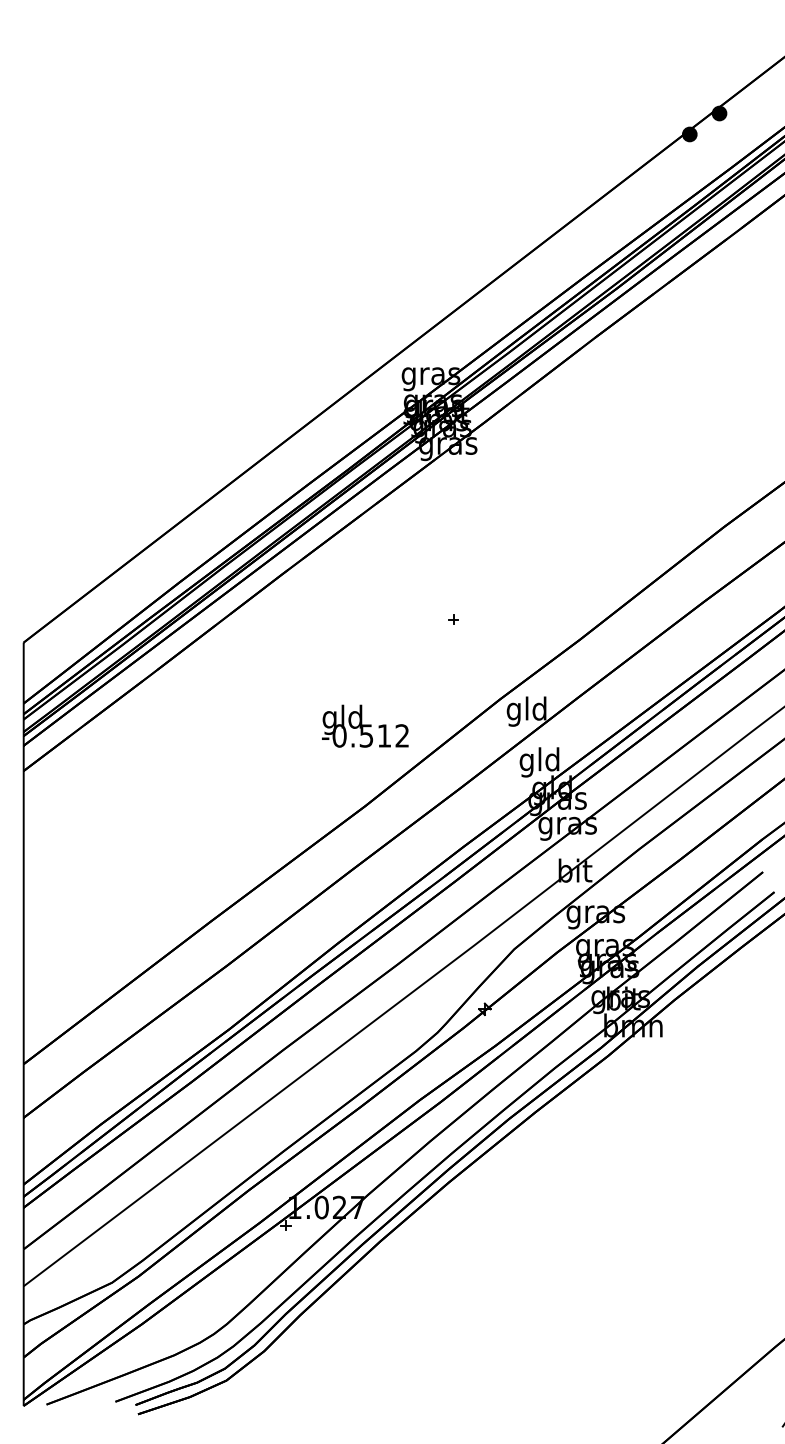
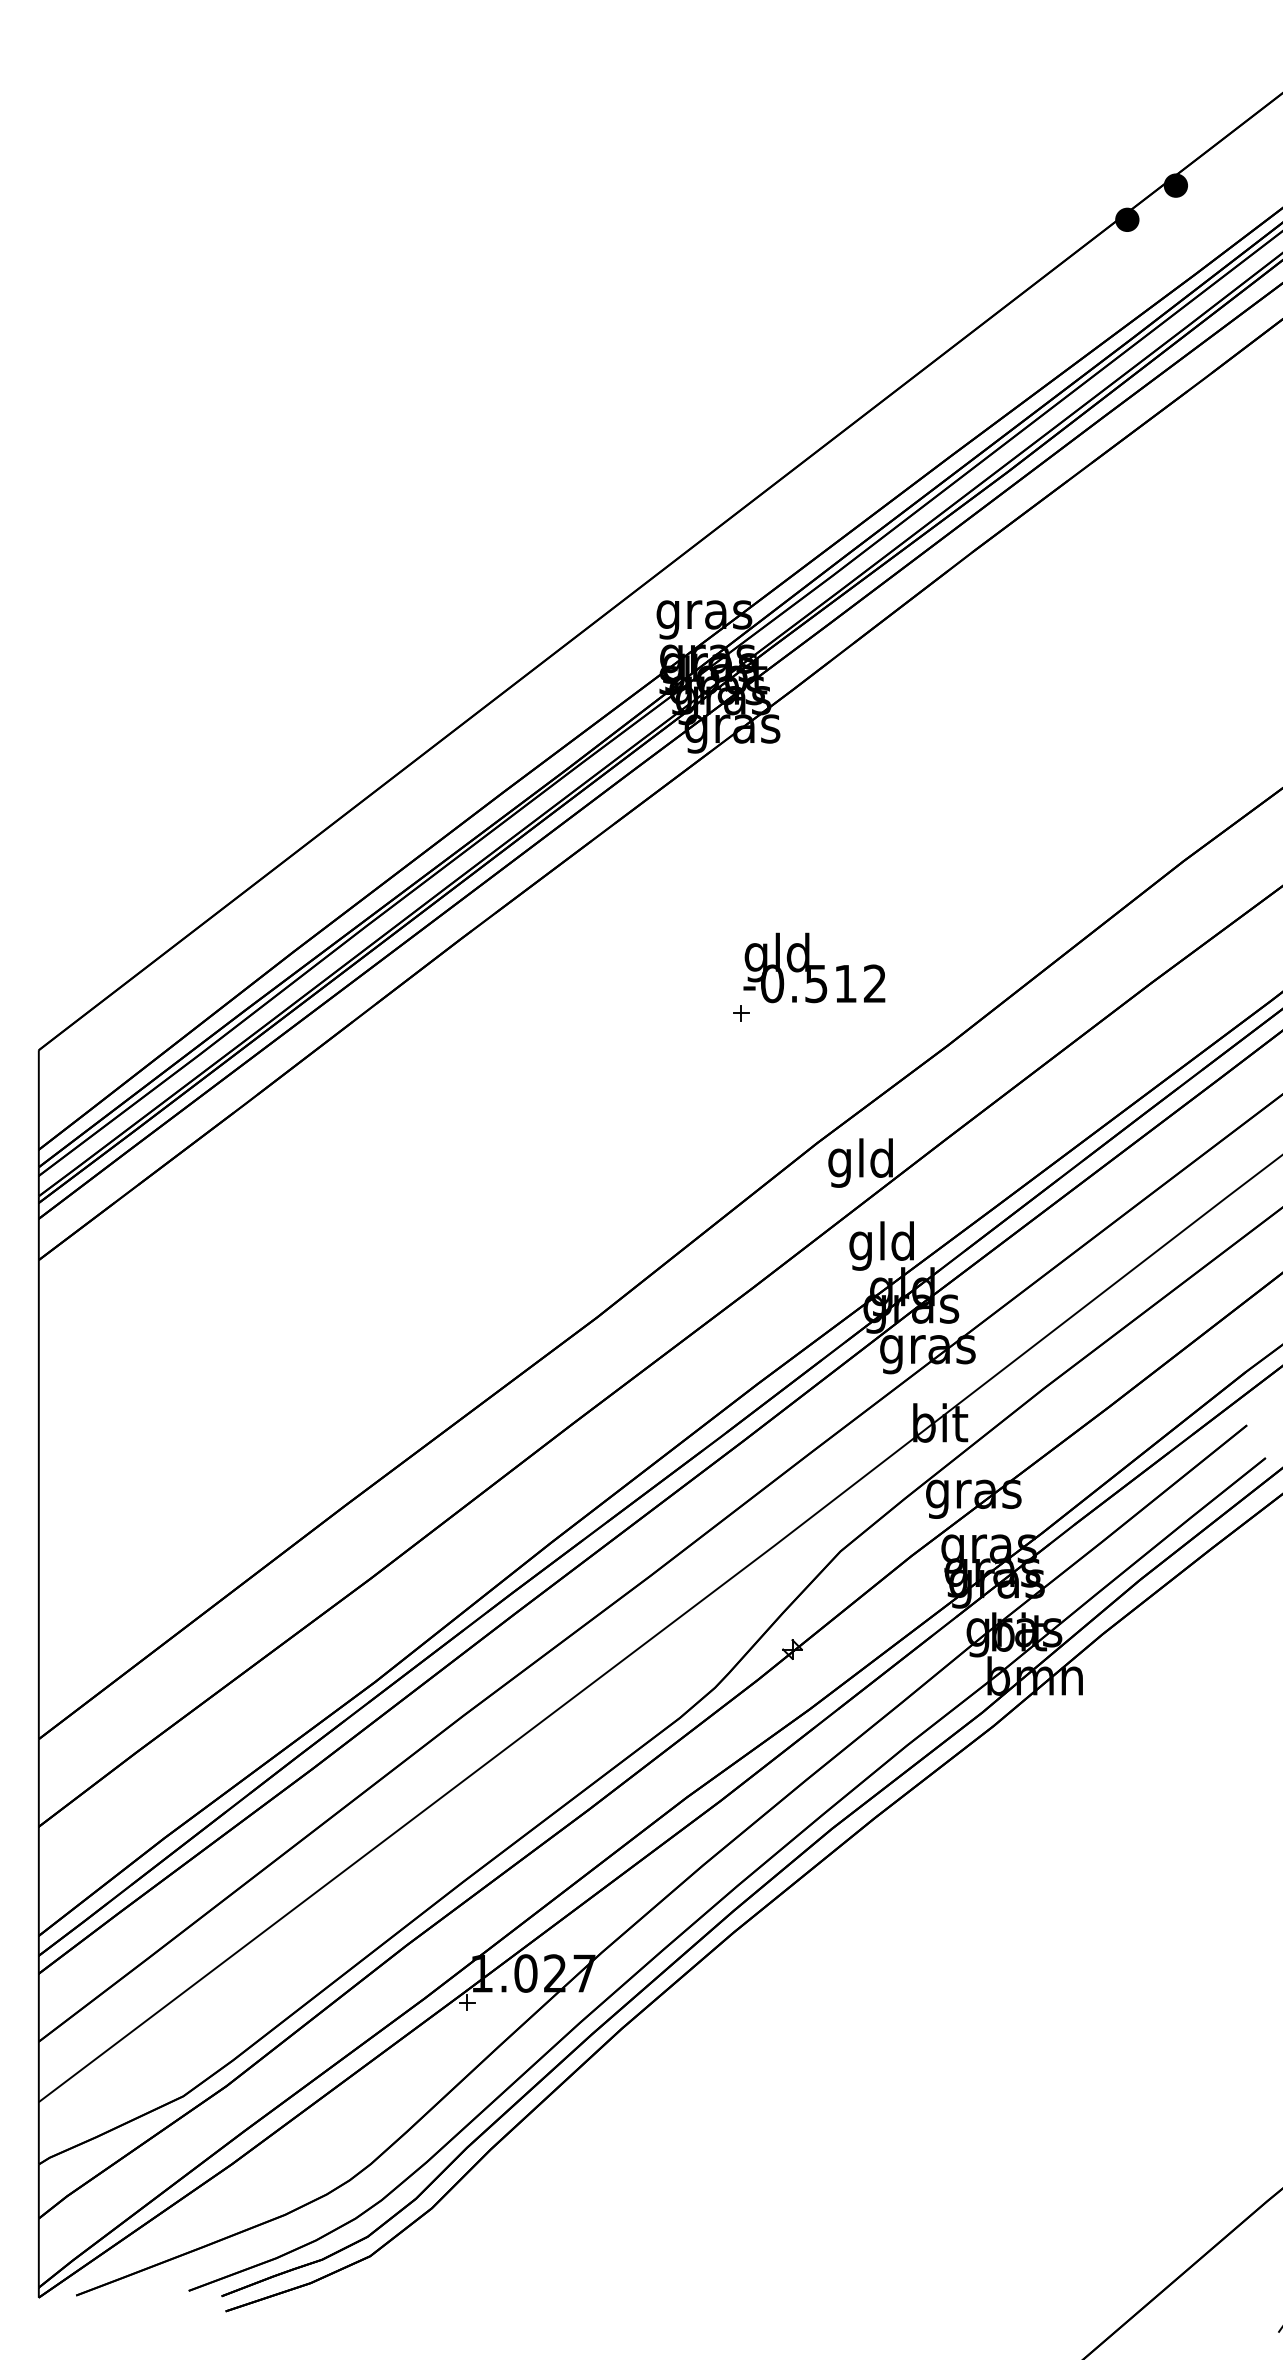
text: (365, 725) -> (814, 966), moved

